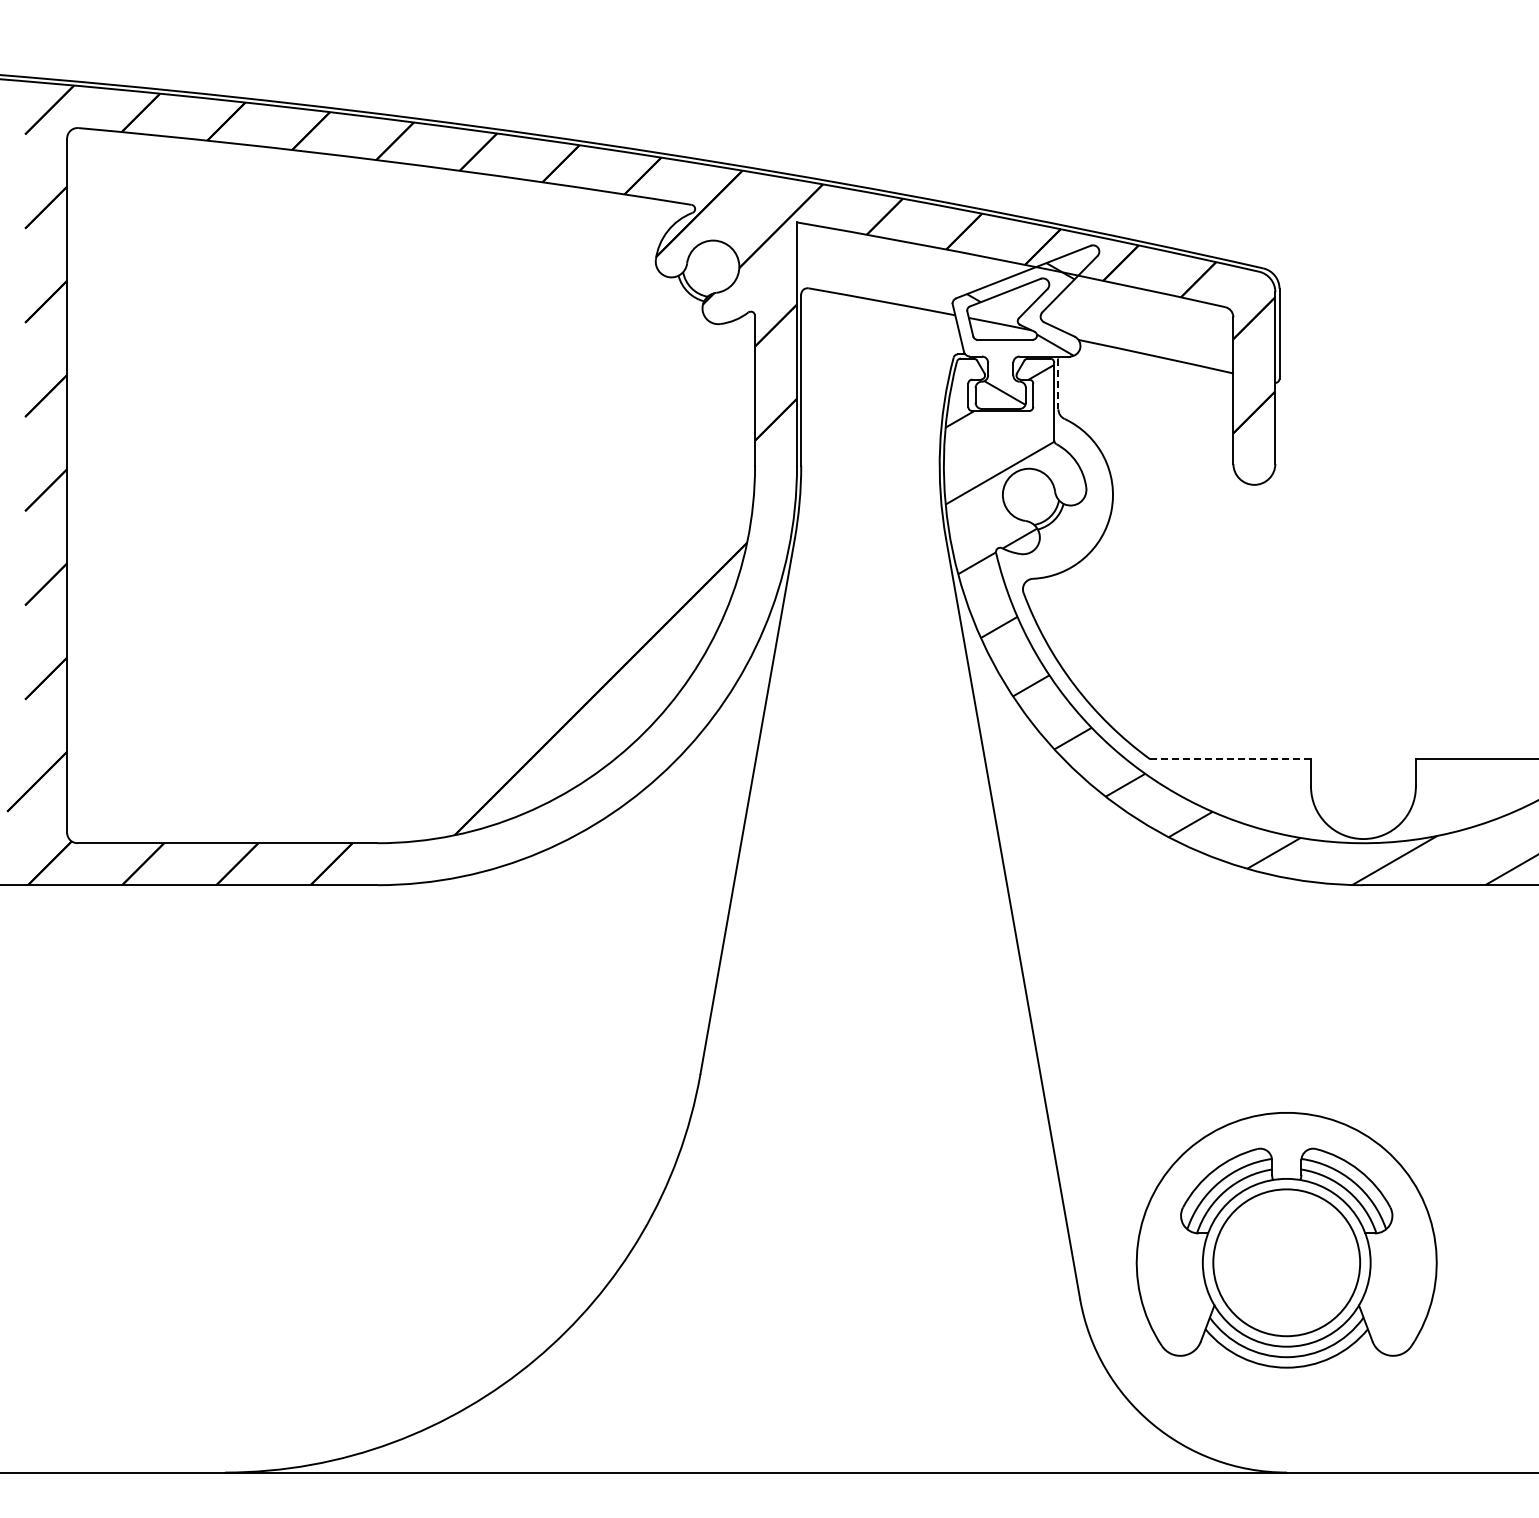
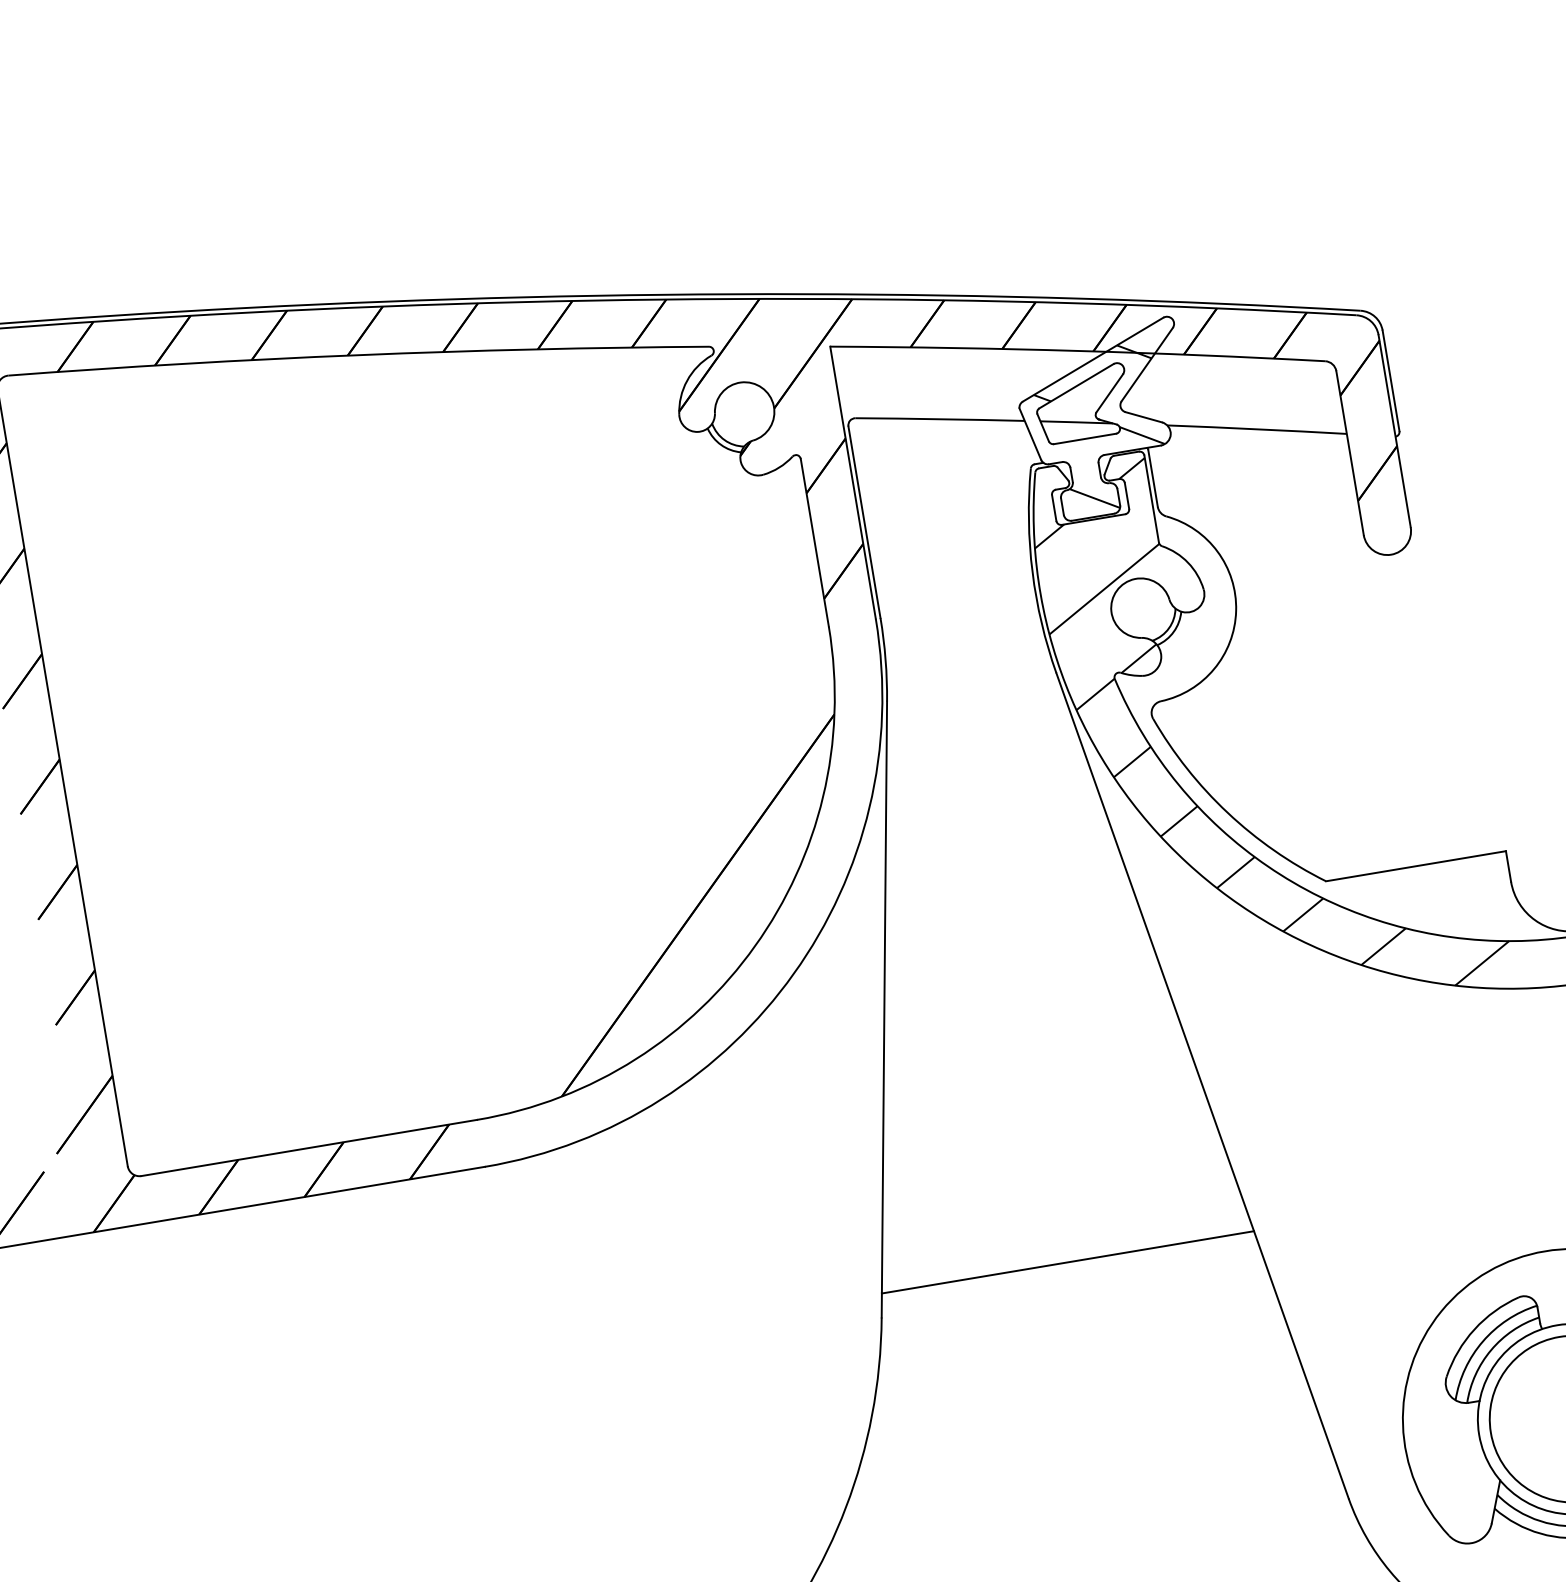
line: (1058, 384) -> (1153, 479), dashed -> solid
line: (1231, 759) -> (1417, 866), dashed -> solid
line: (870, 1053) -> (1068, 1262), added

